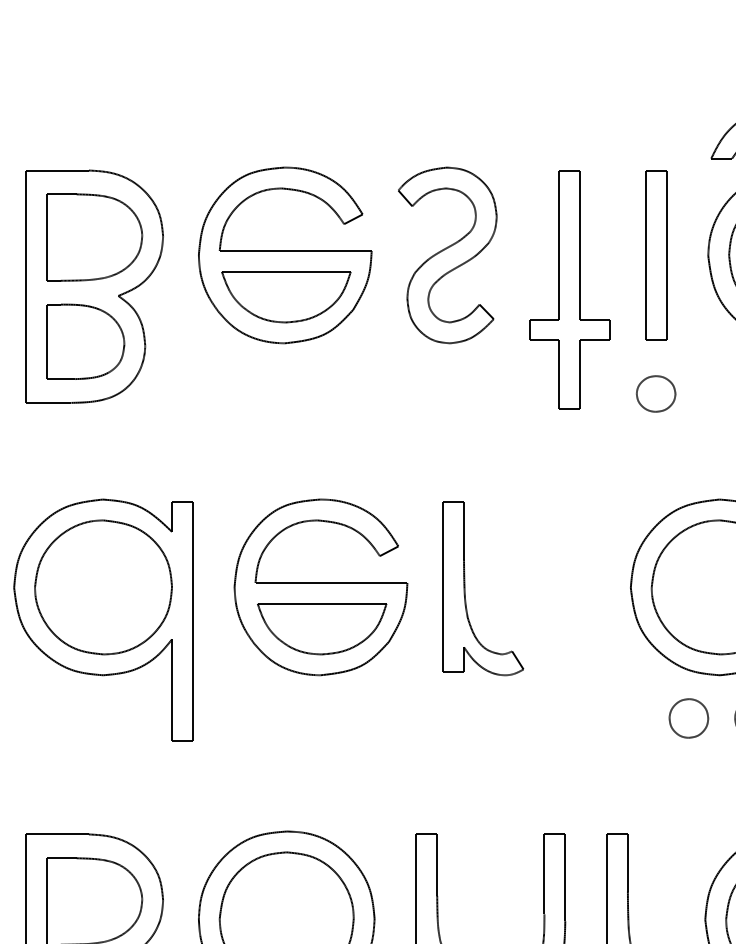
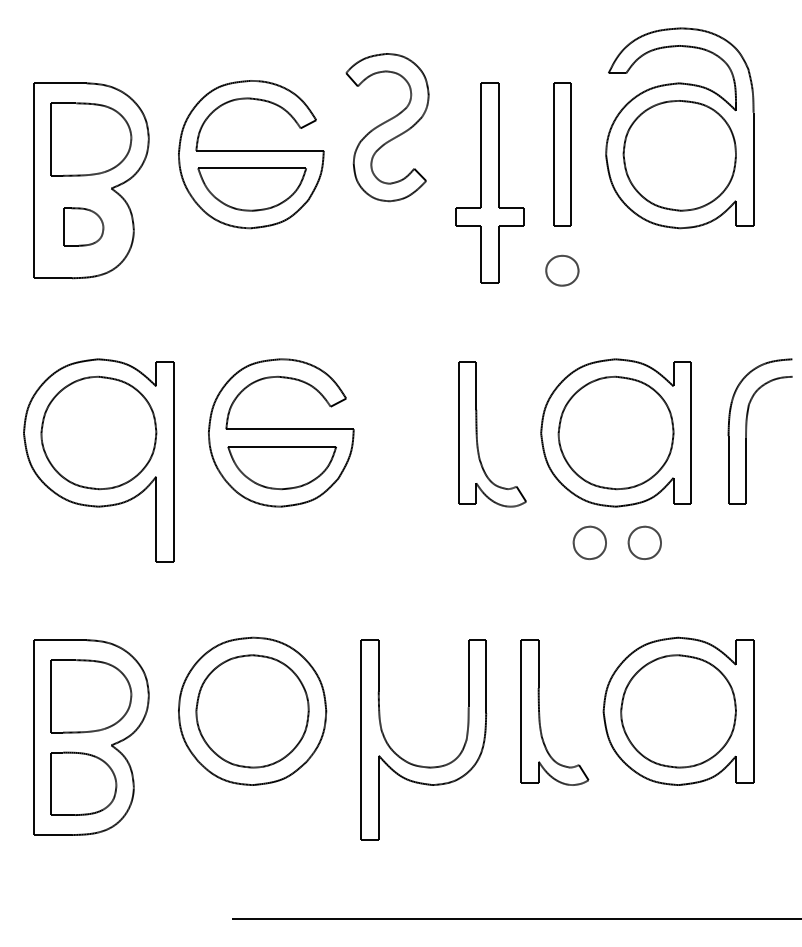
part: (447, 255) -> (387, 127), moved
part: (85, 341) -> (83, 226), size x0.6
part: (465, 589) -> (477, 434), moved

